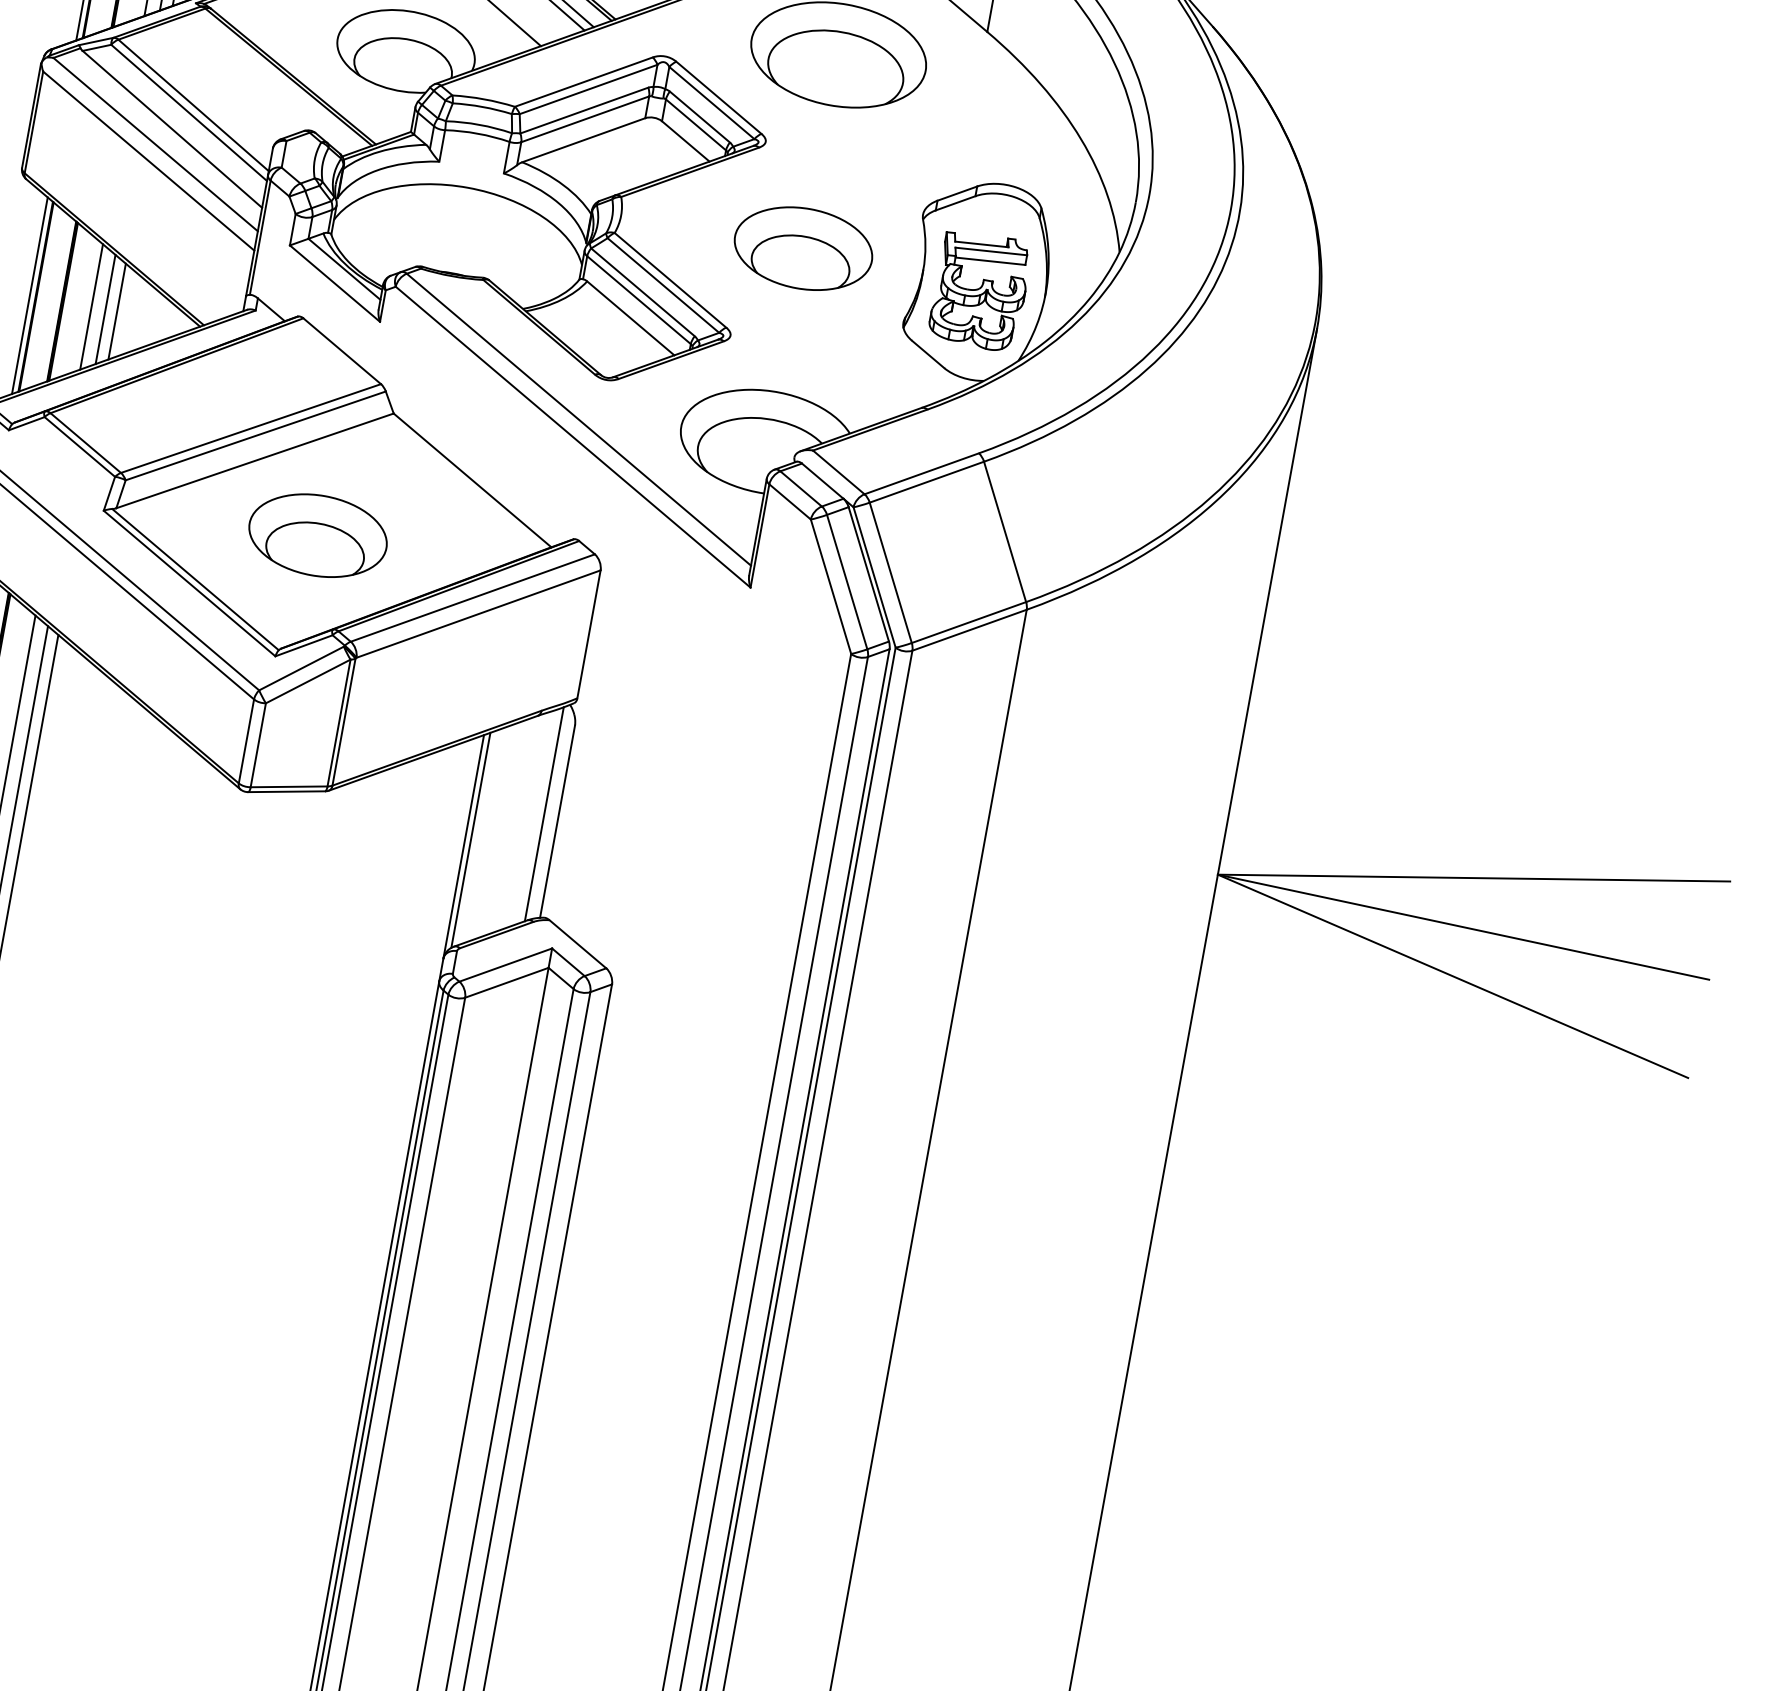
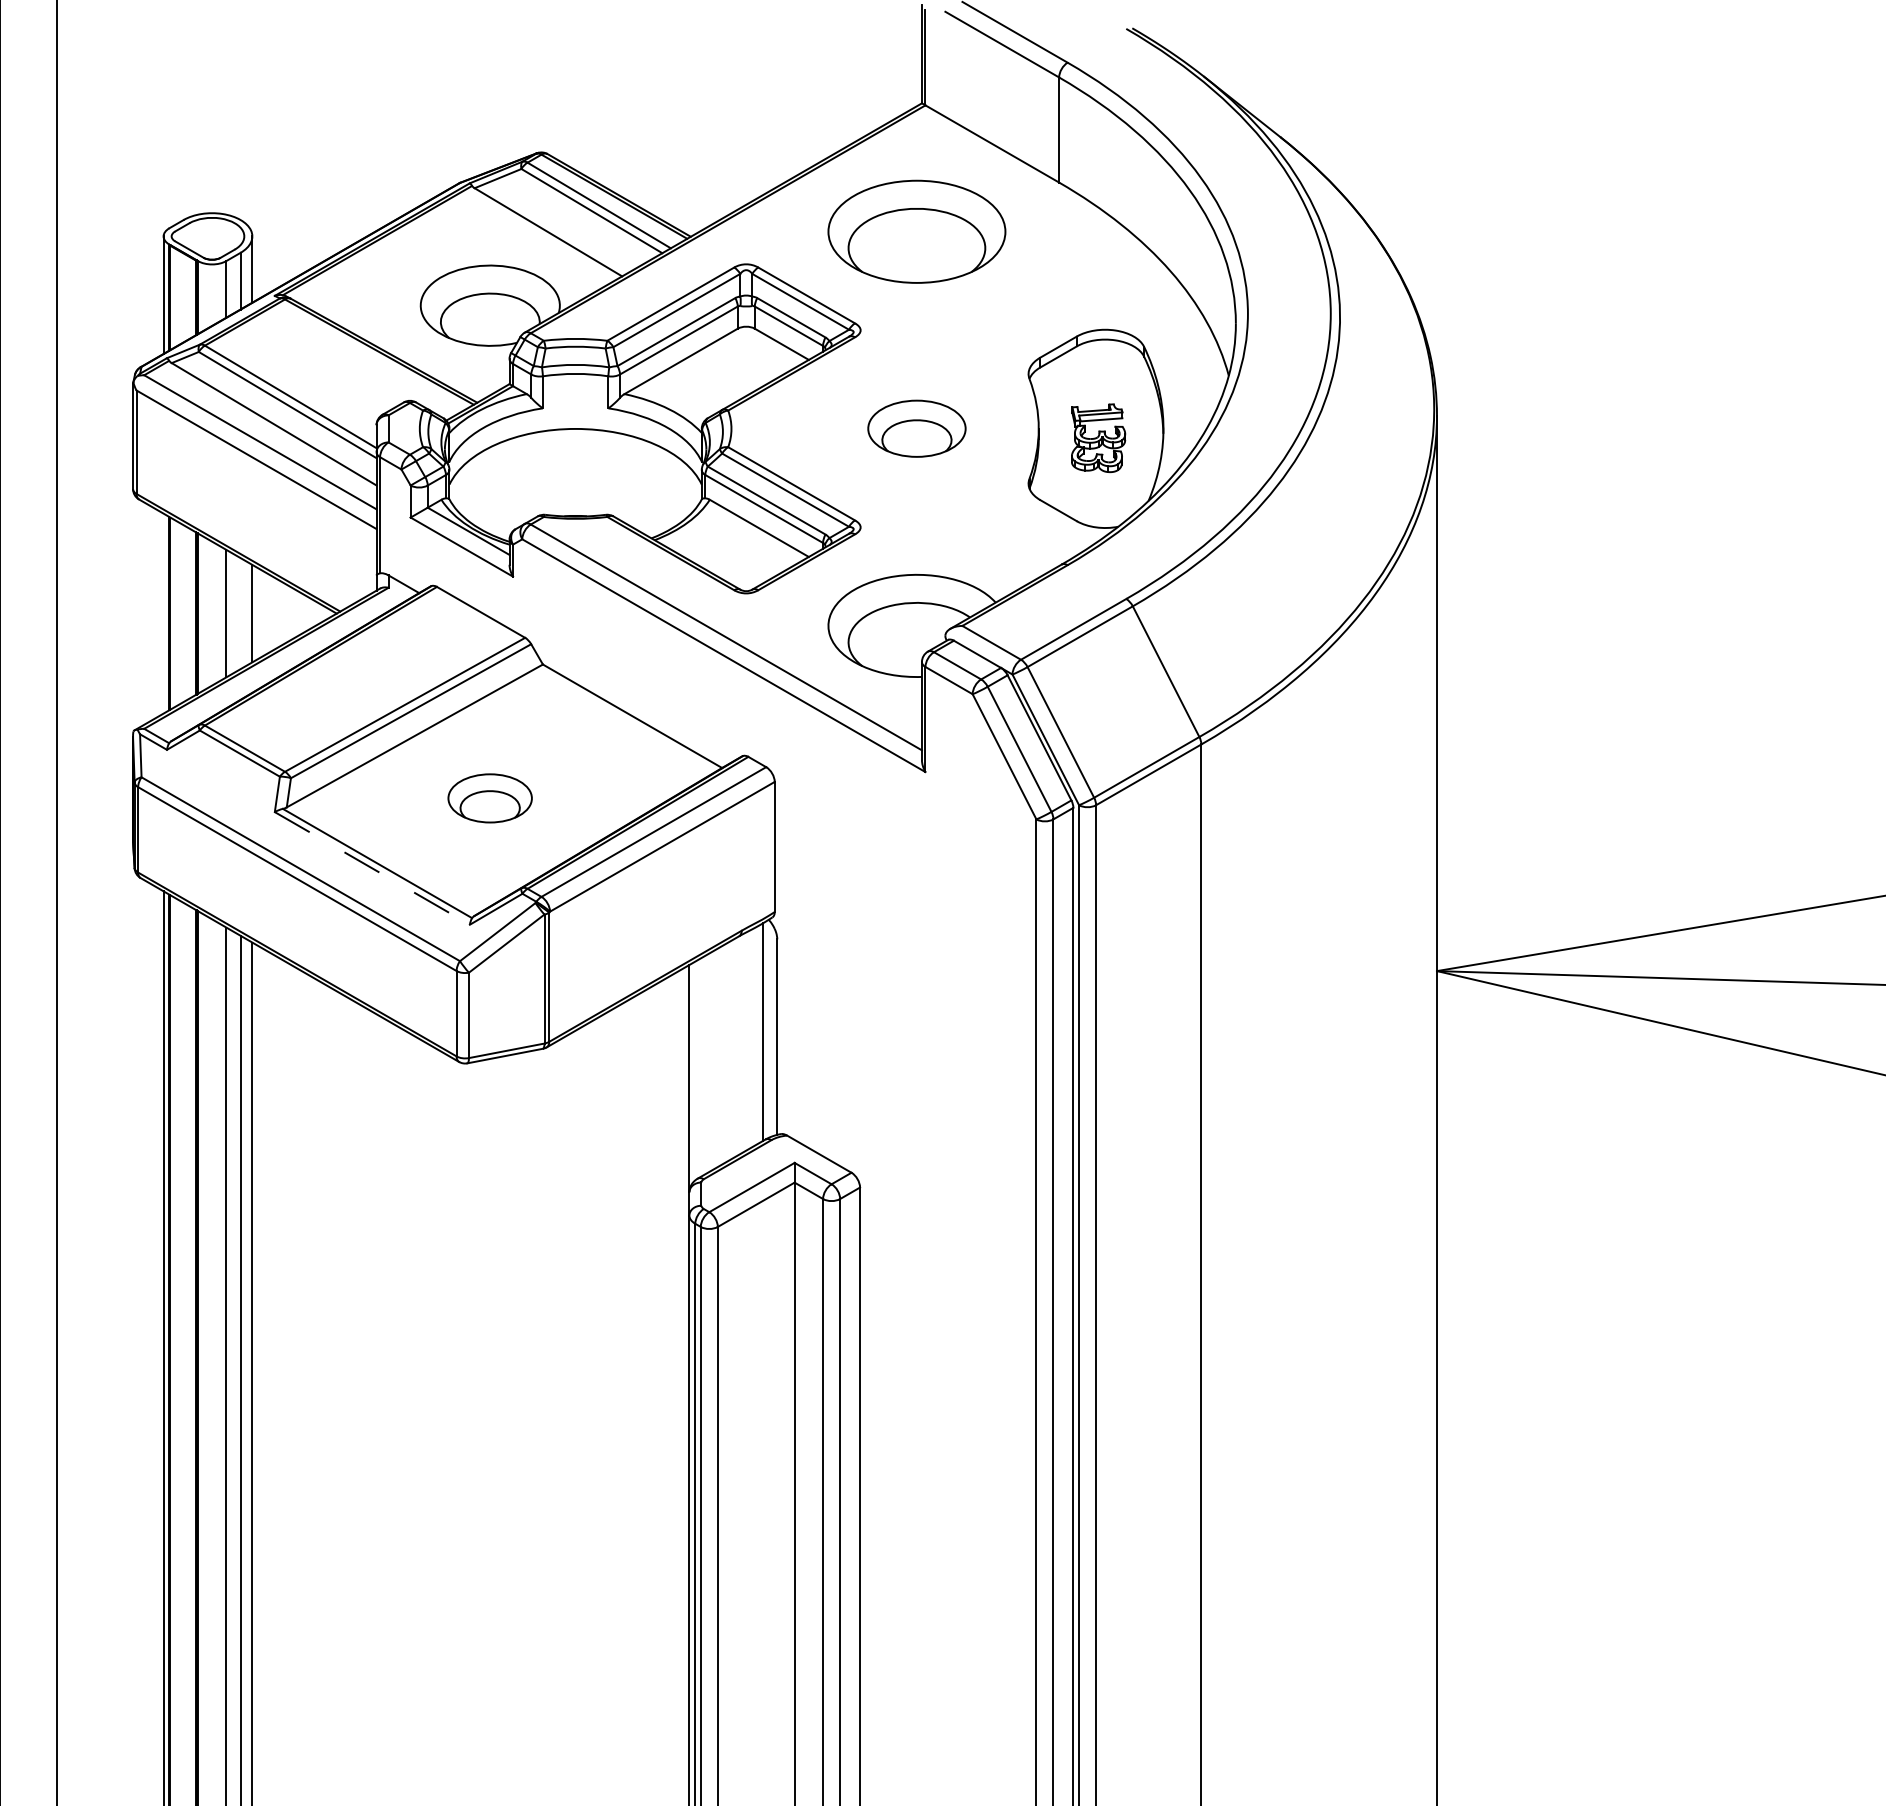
part: (803, 248) -> (916, 428), size x0.7
part: (980, 289) -> (1098, 437), size x0.6
line: (29, 295) -> (163, 613), removed
line: (105, 309) -> (240, 613), removed
part: (317, 535) -> (489, 798), size x0.6
line: (189, 583) -> (372, 868), solid -> dashed
line: (471, 839) -> (695, 1070), removed

